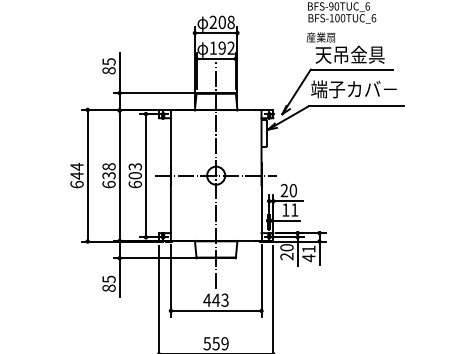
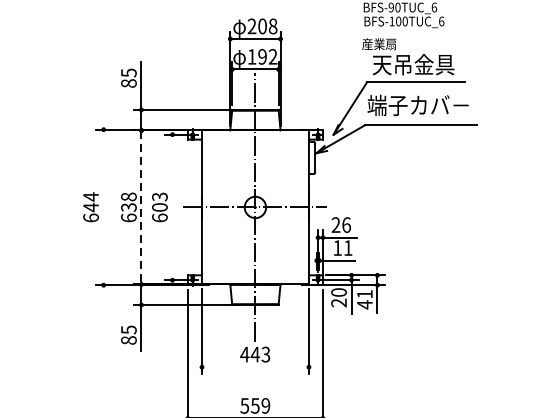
line: (87, 175) -> (103, 207), removed
line: (119, 175) -> (141, 207), solid -> dashed
line: (145, 175) -> (171, 207), removed
text: (293, 190) -> (346, 224), 20 -> 26
line: (216, 310) -> (255, 366), removed

